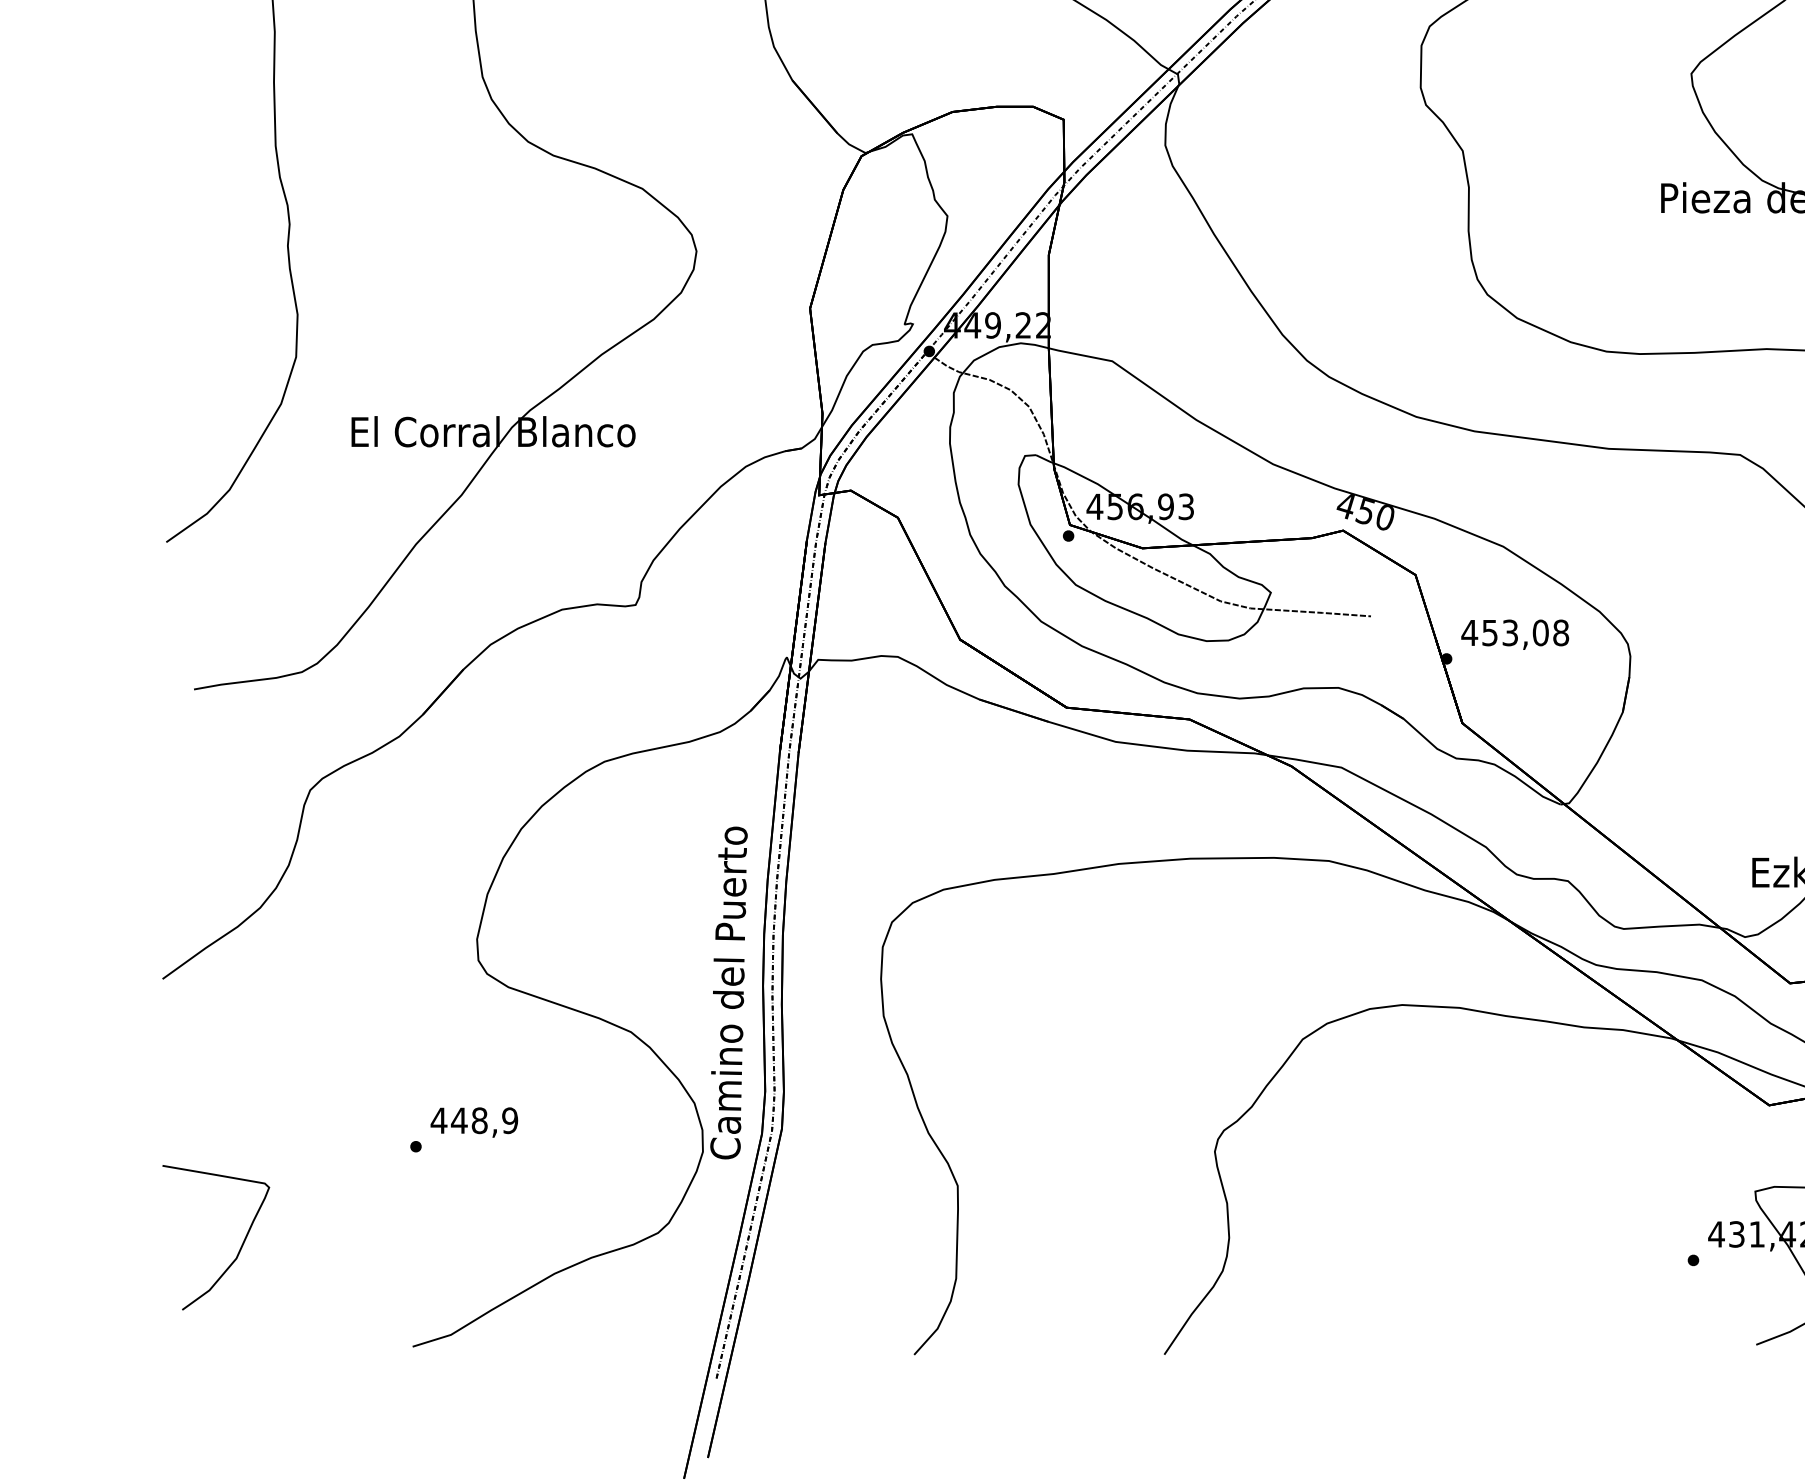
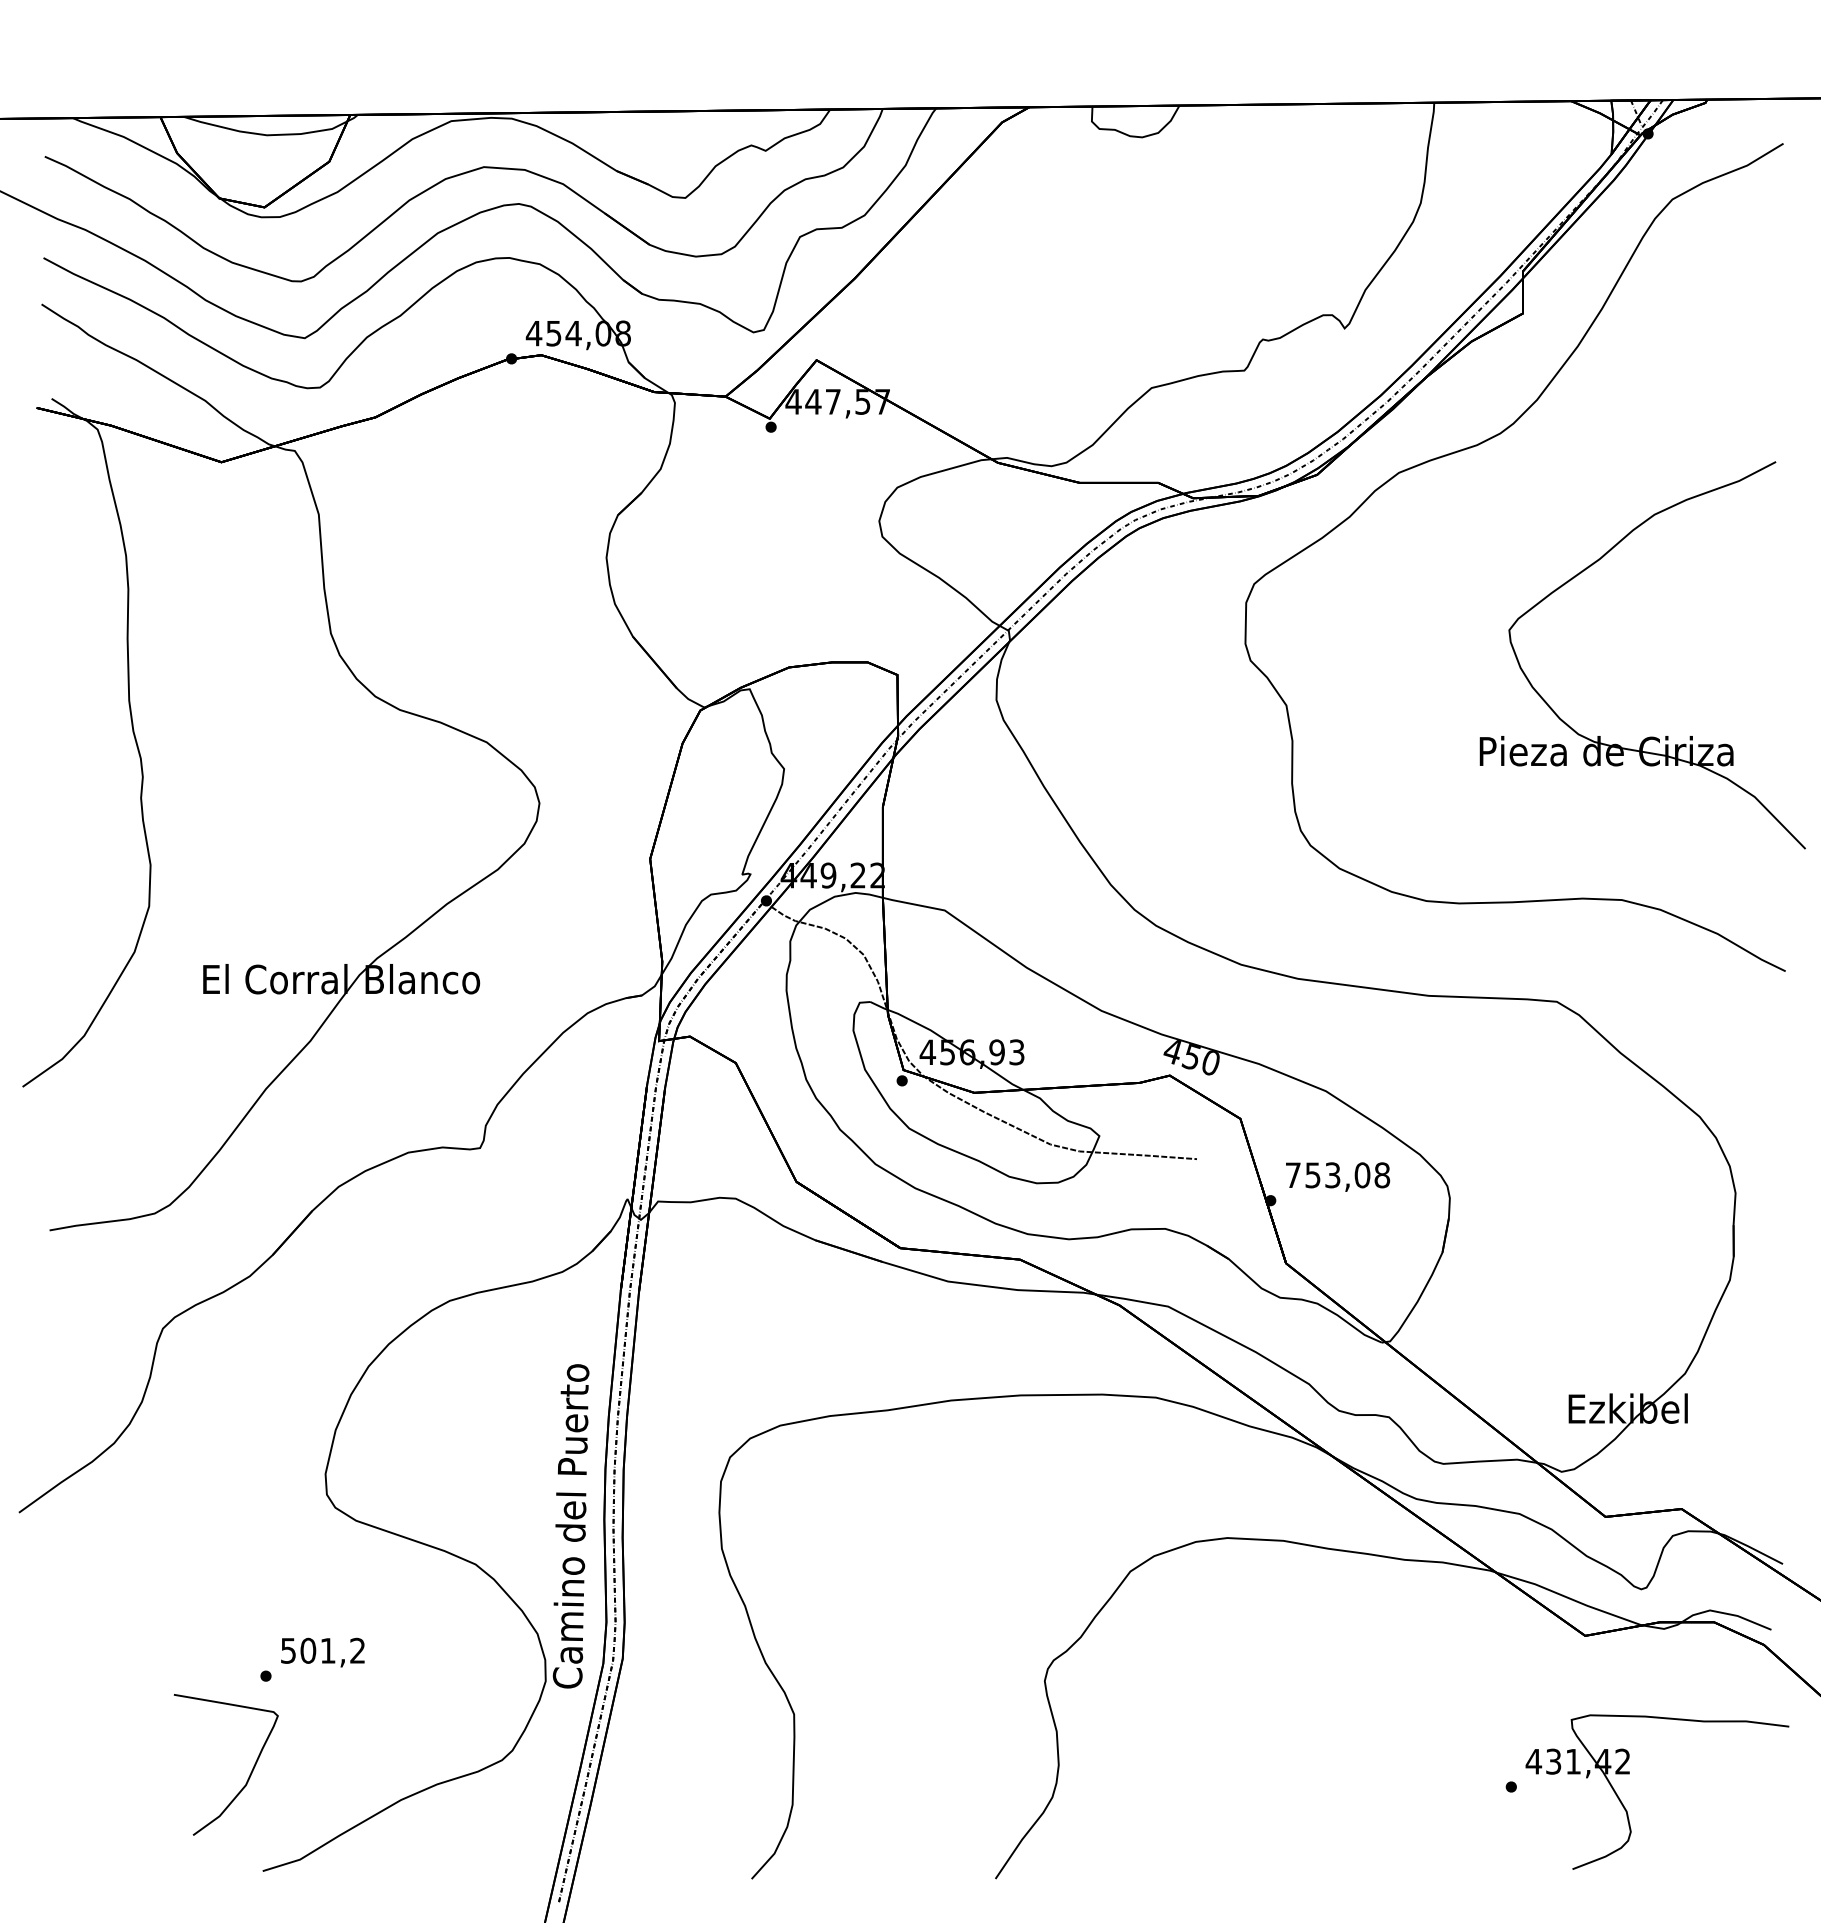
text: (1470, 632) -> (1293, 1174), 453,08 -> 753,08
text: (473, 1120) -> (322, 1650), 448,9 -> 501,2
curve: (240, 1247) -> (249, 1774), moved

